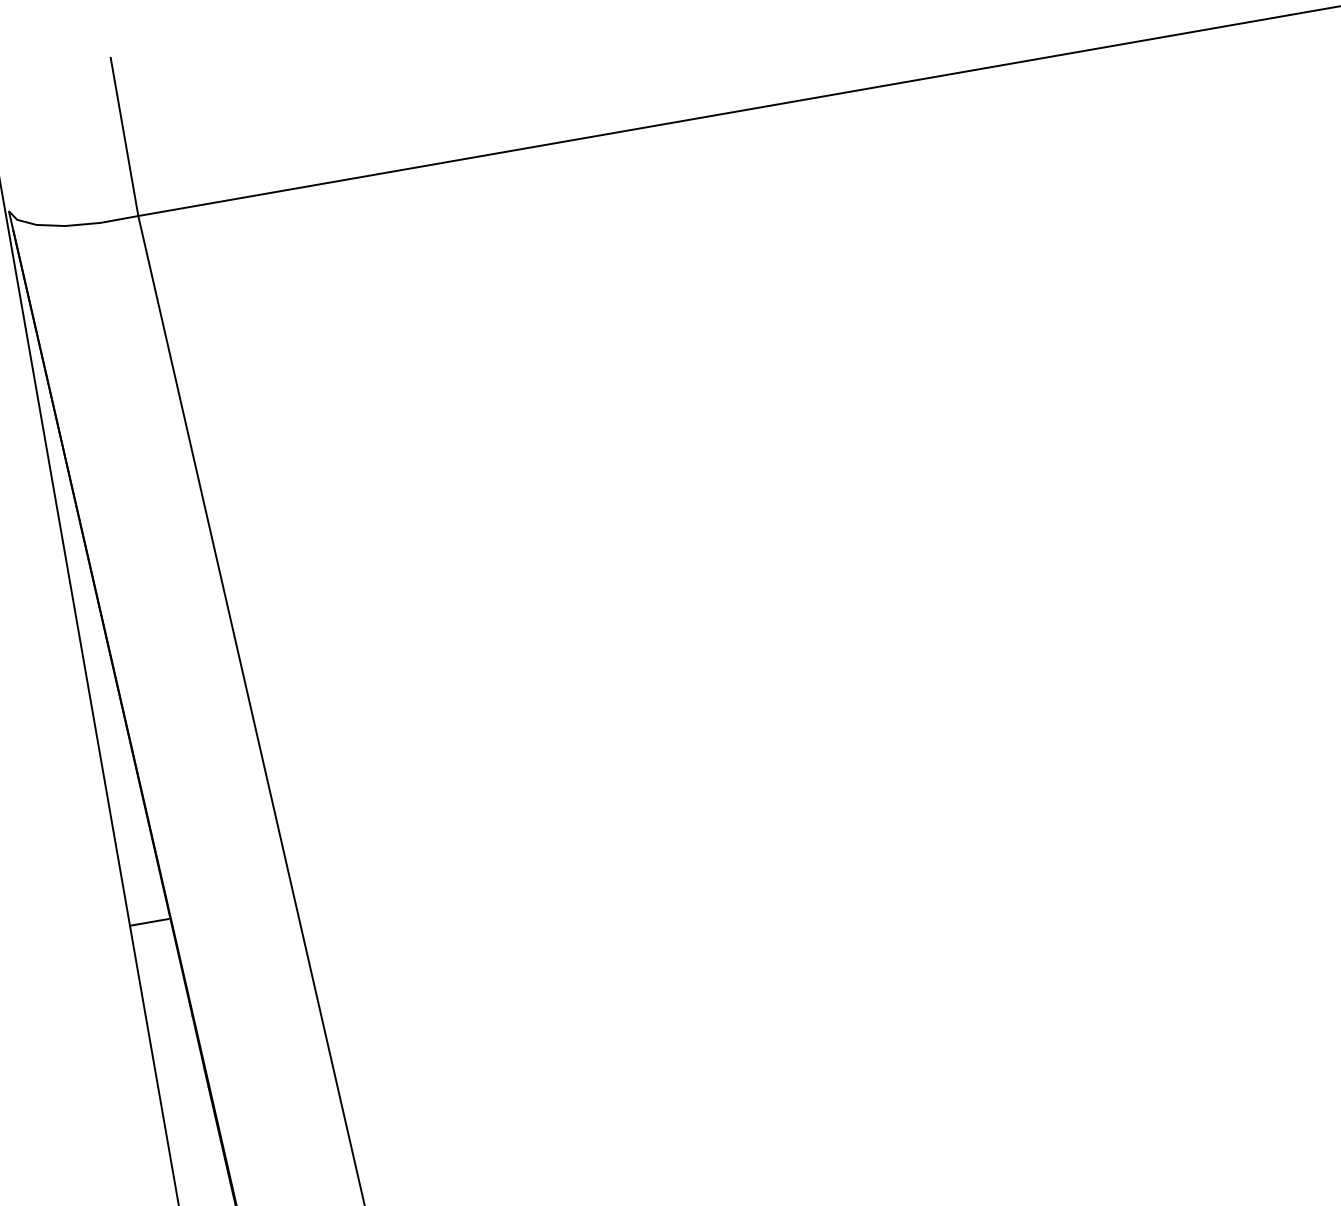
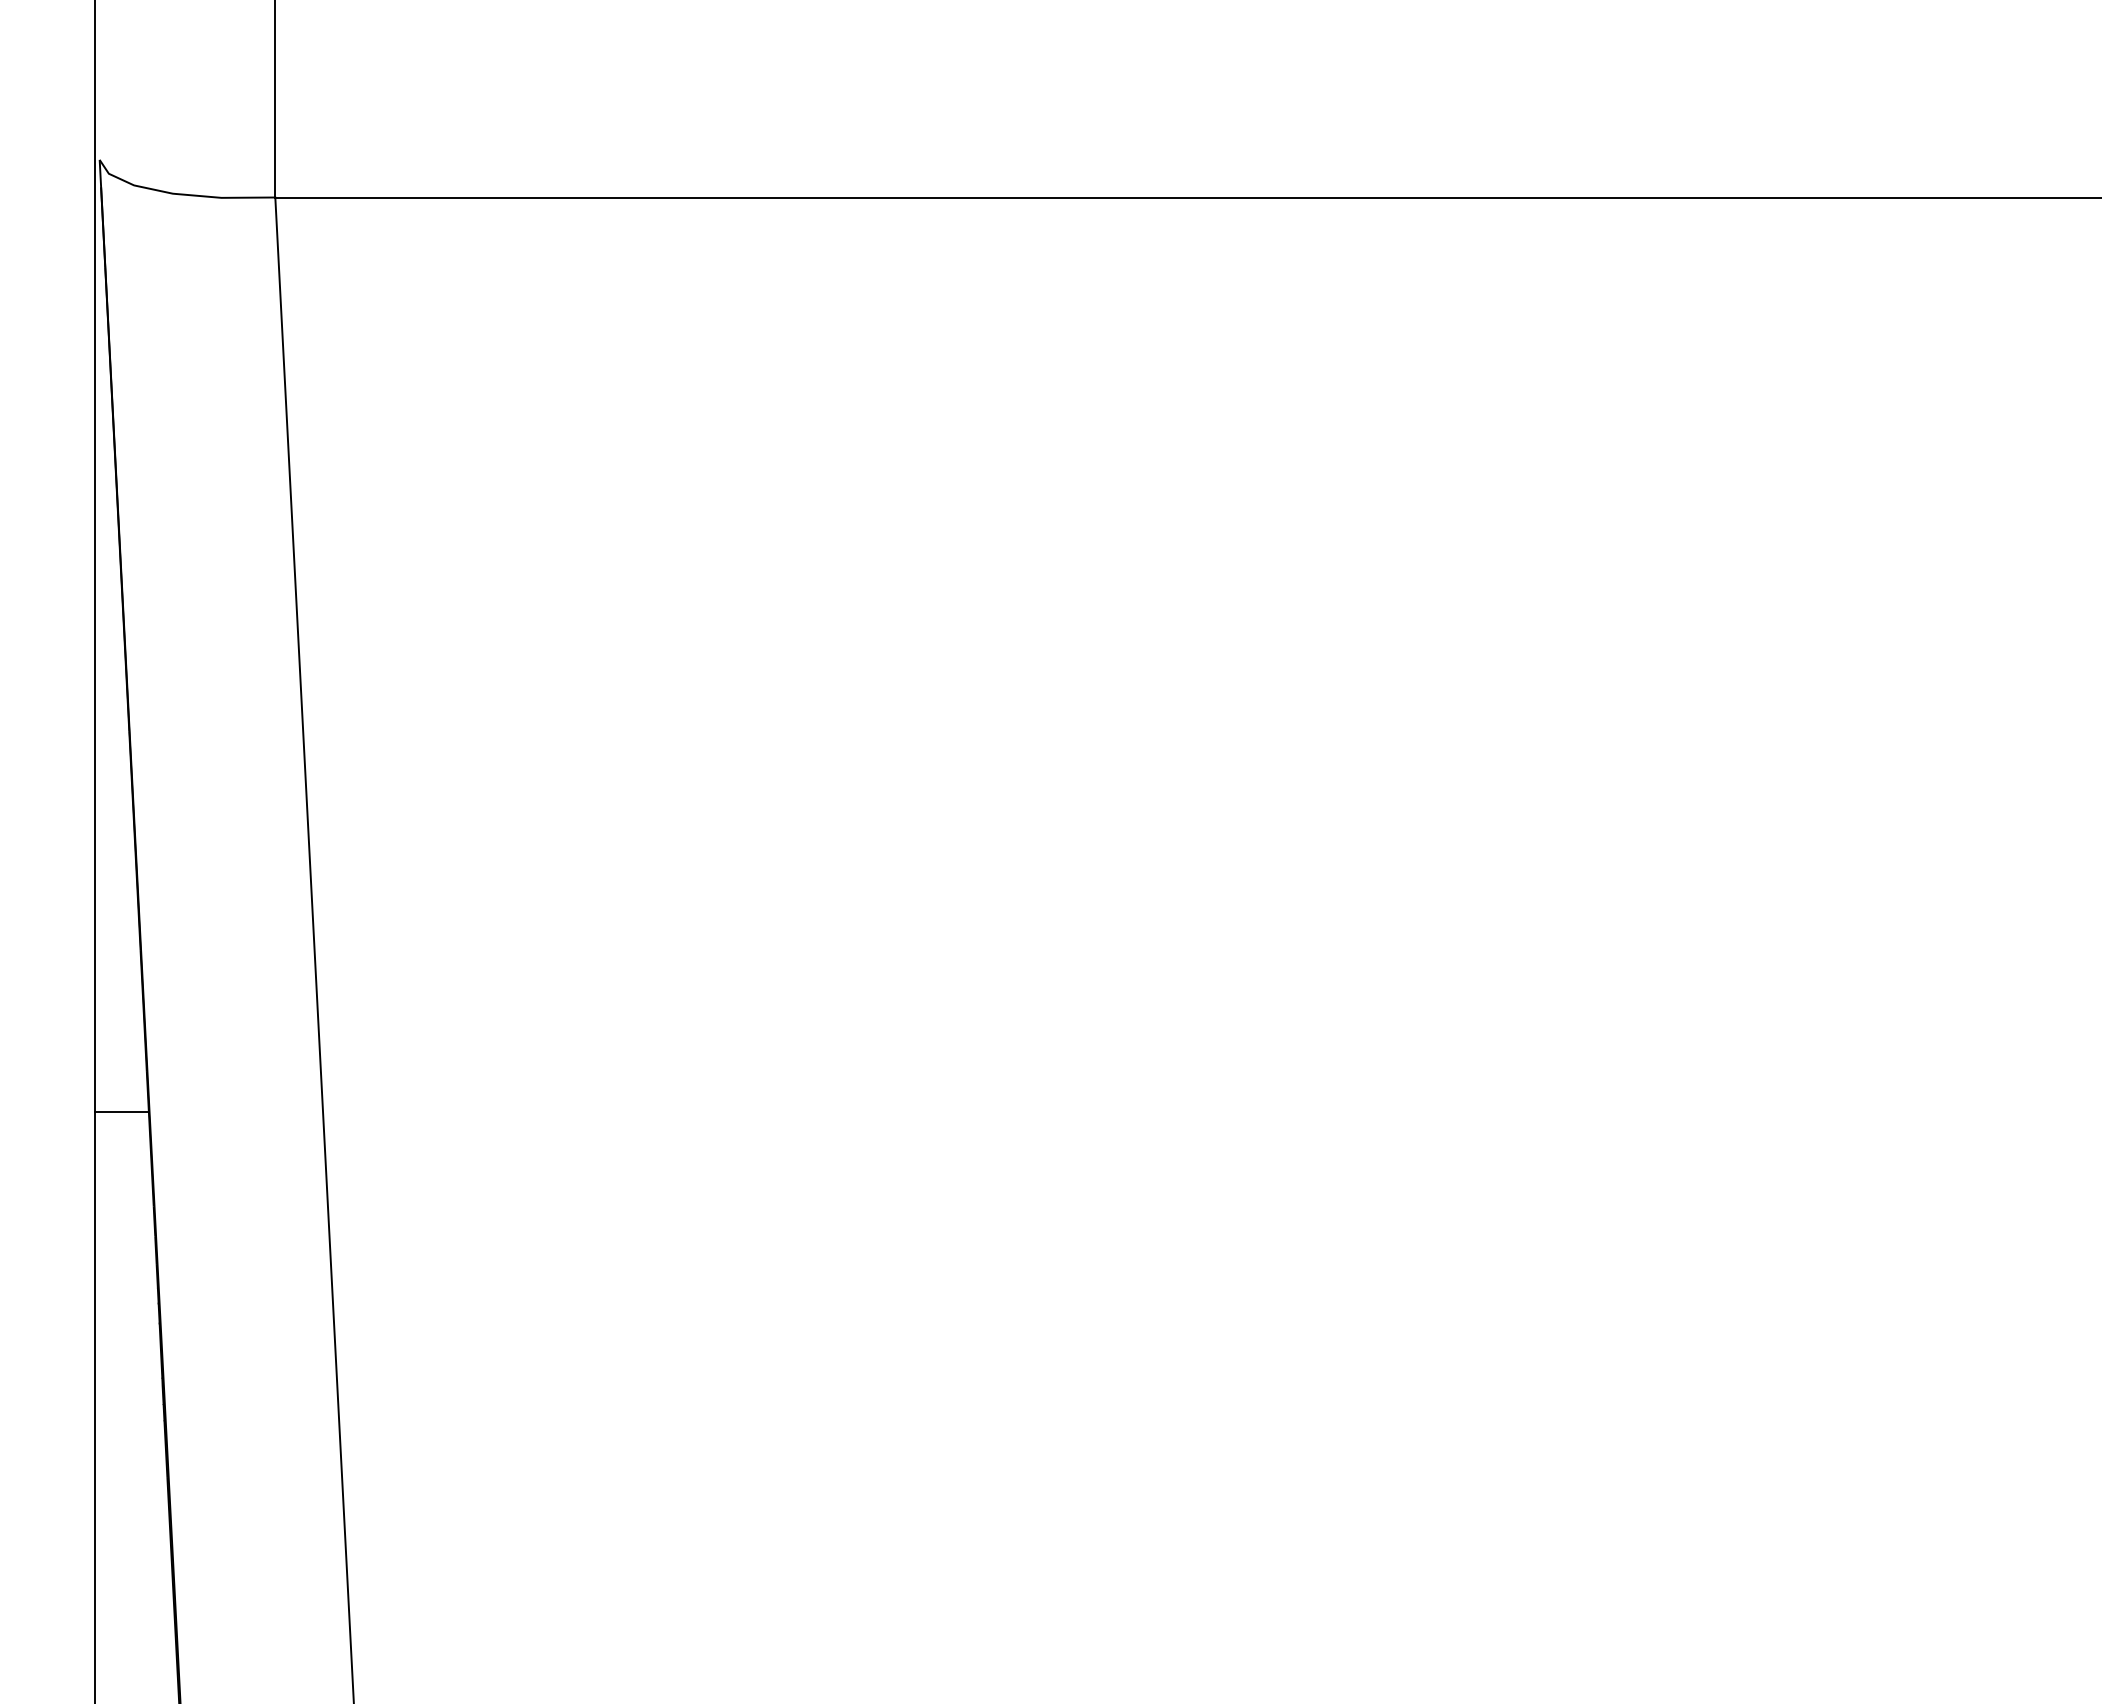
line: (148, 922) -> (121, 1111), moved

